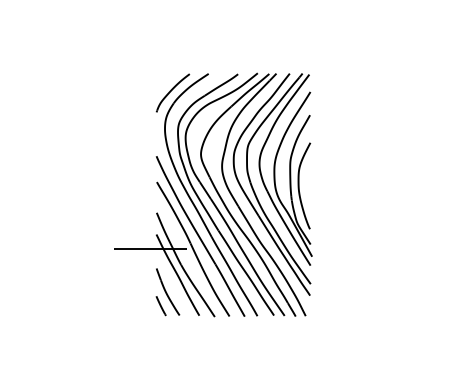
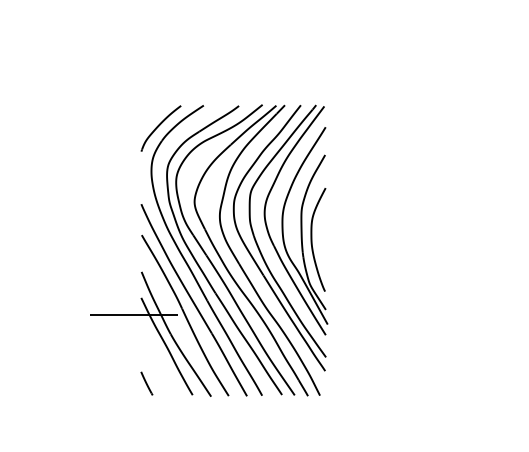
part: (168, 291) -> (155, 366), removed

